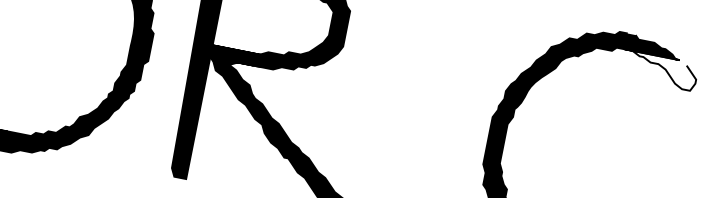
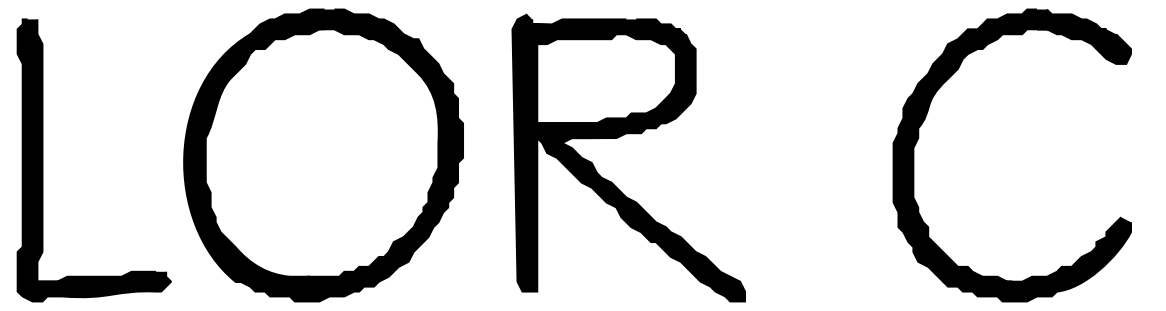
fill: (659, 70) -> (1084, 46), added

